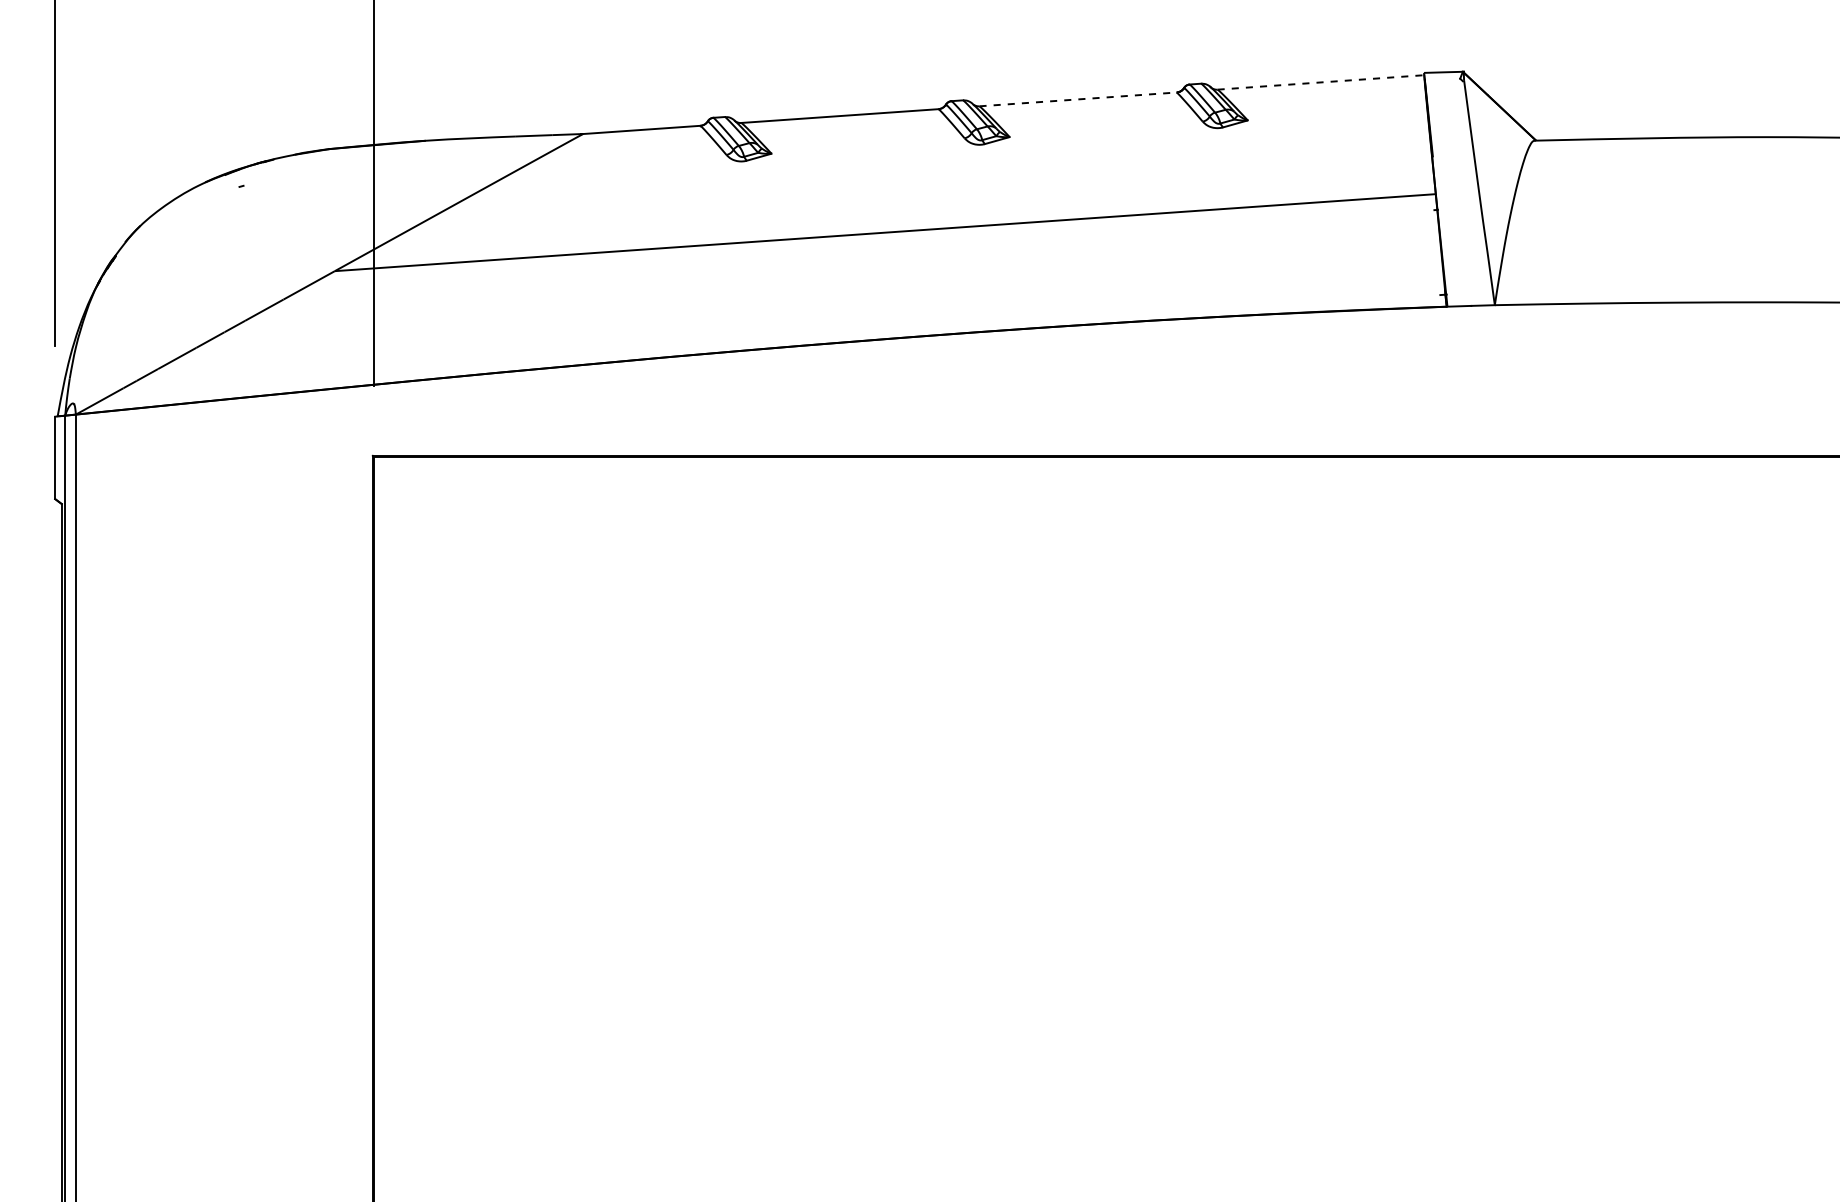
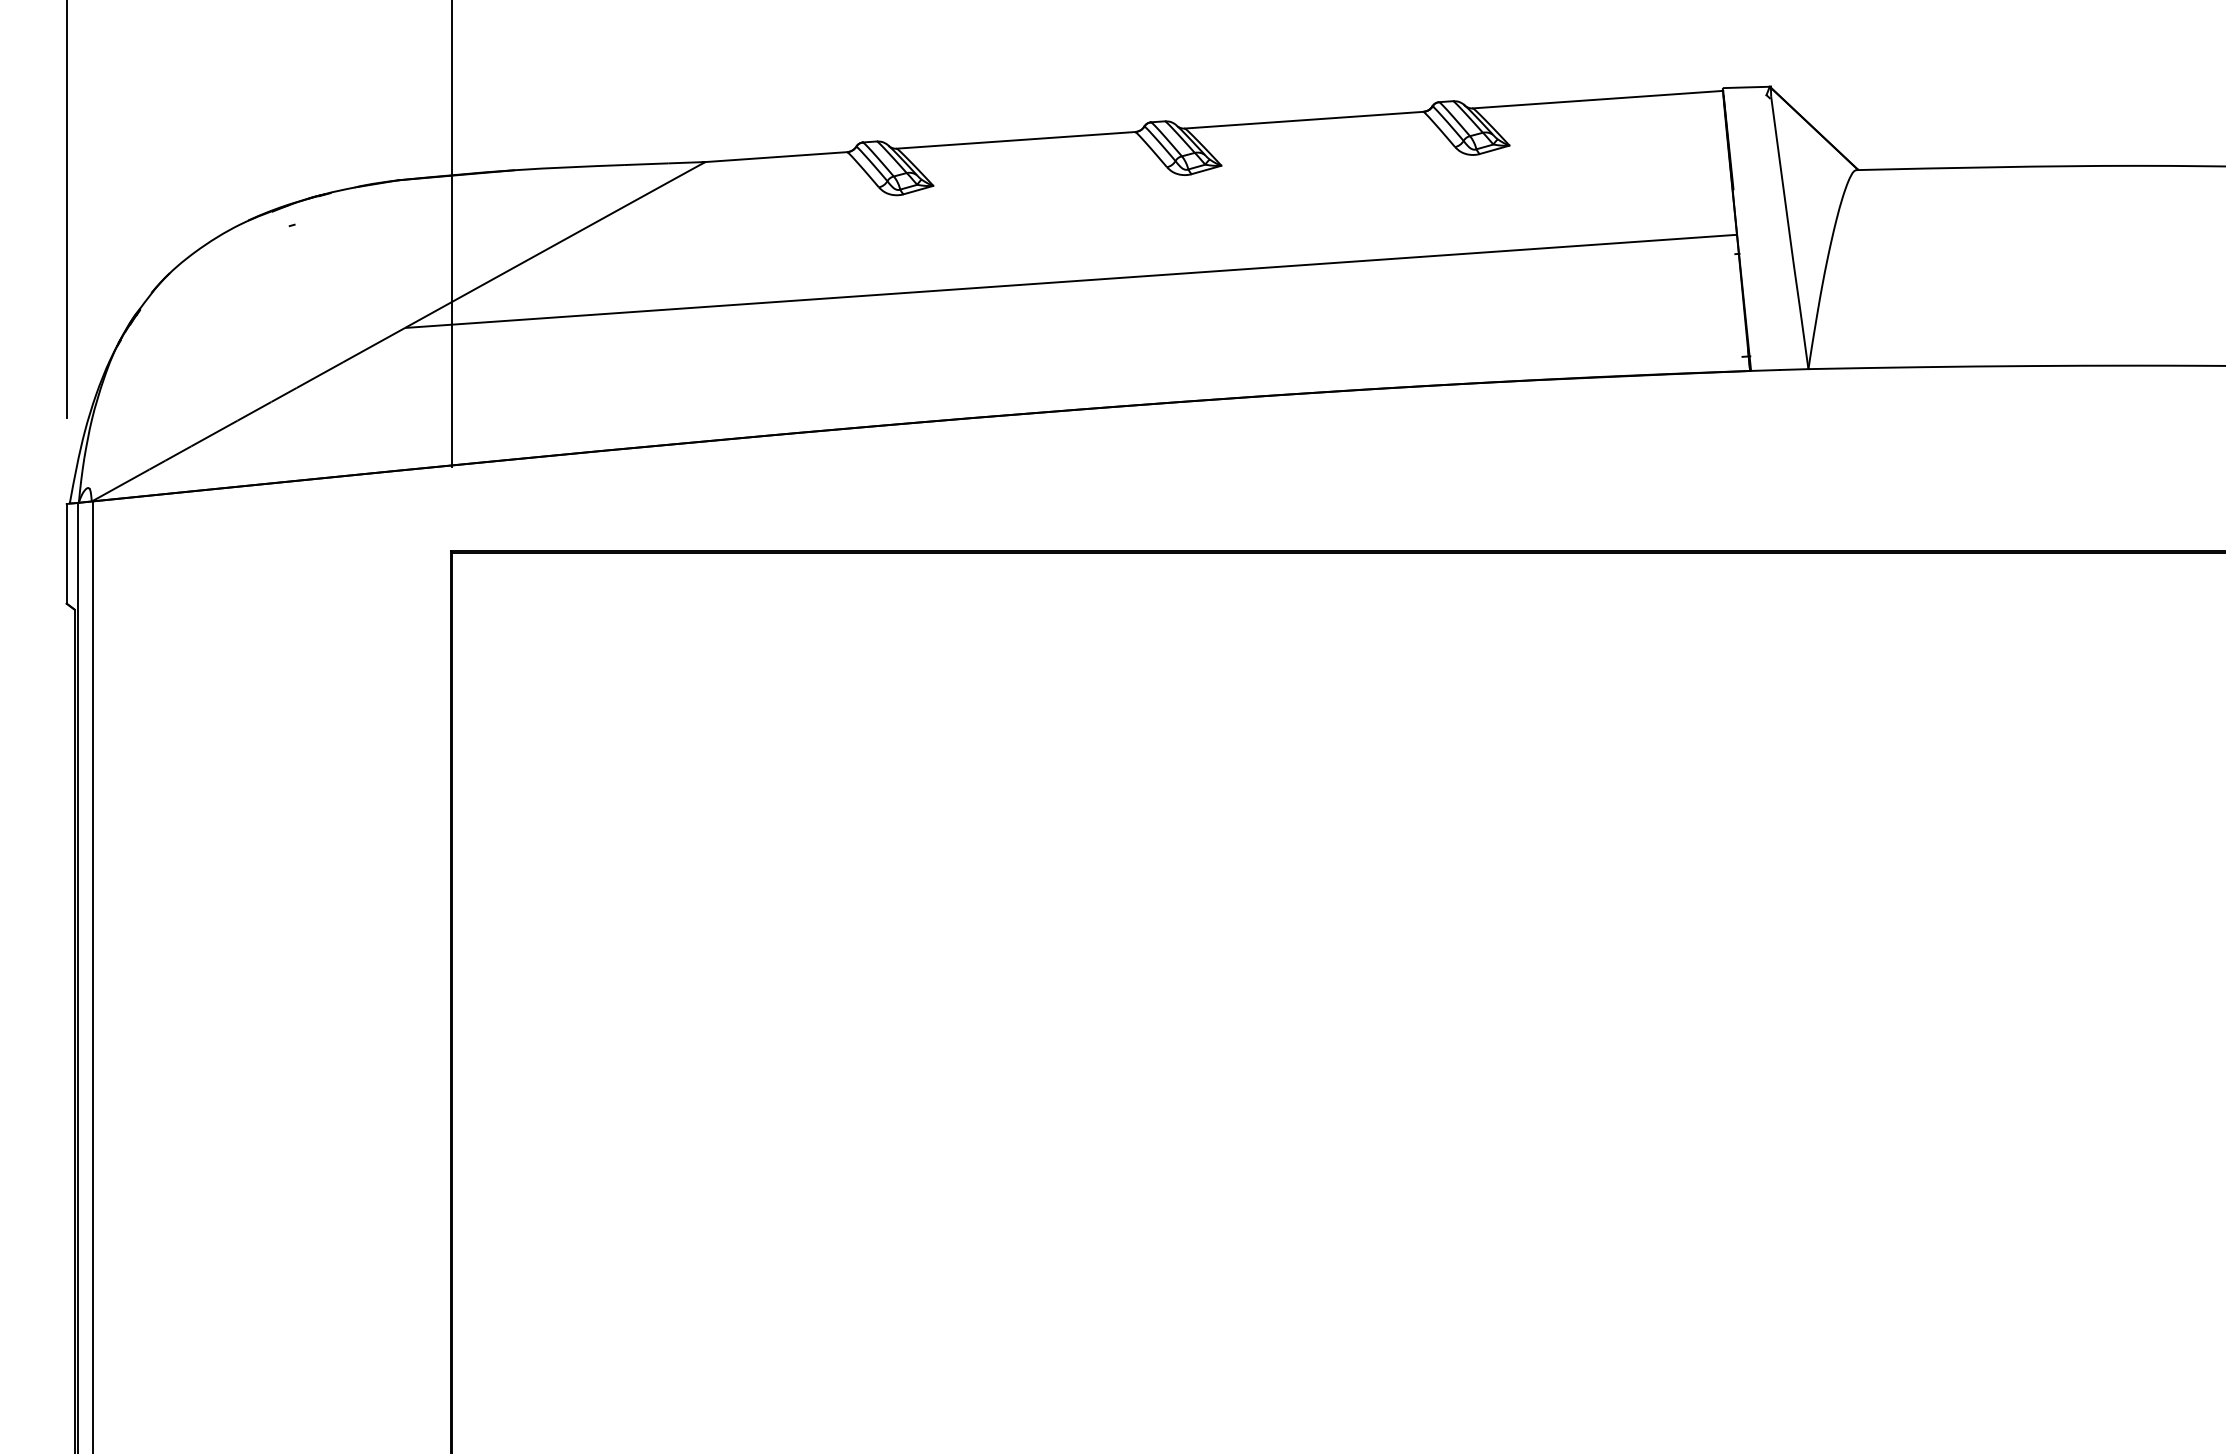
line: (1320, 82) -> (1597, 99), dashed -> solid
line: (1078, 99) -> (1304, 120), dashed -> solid

